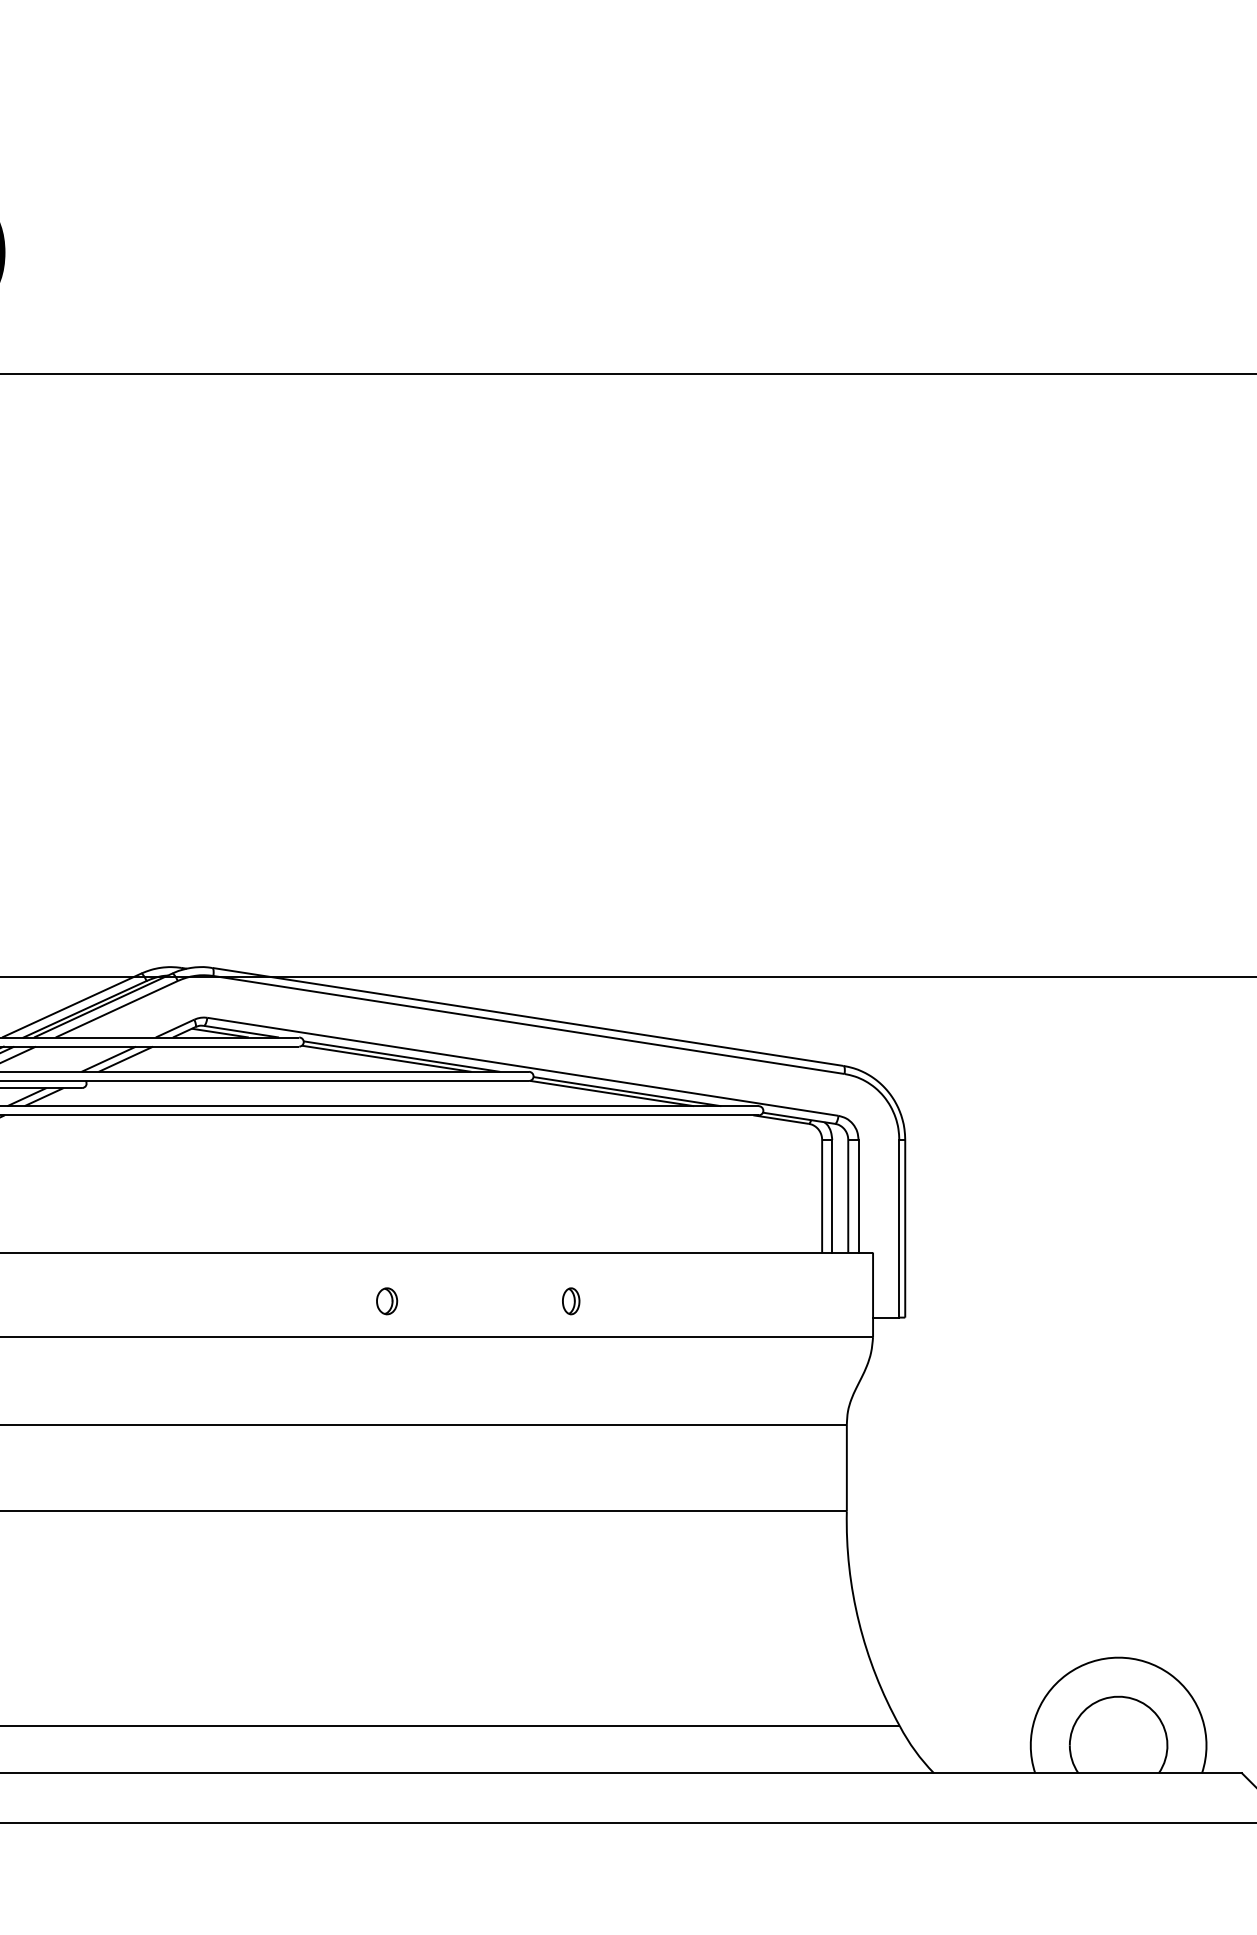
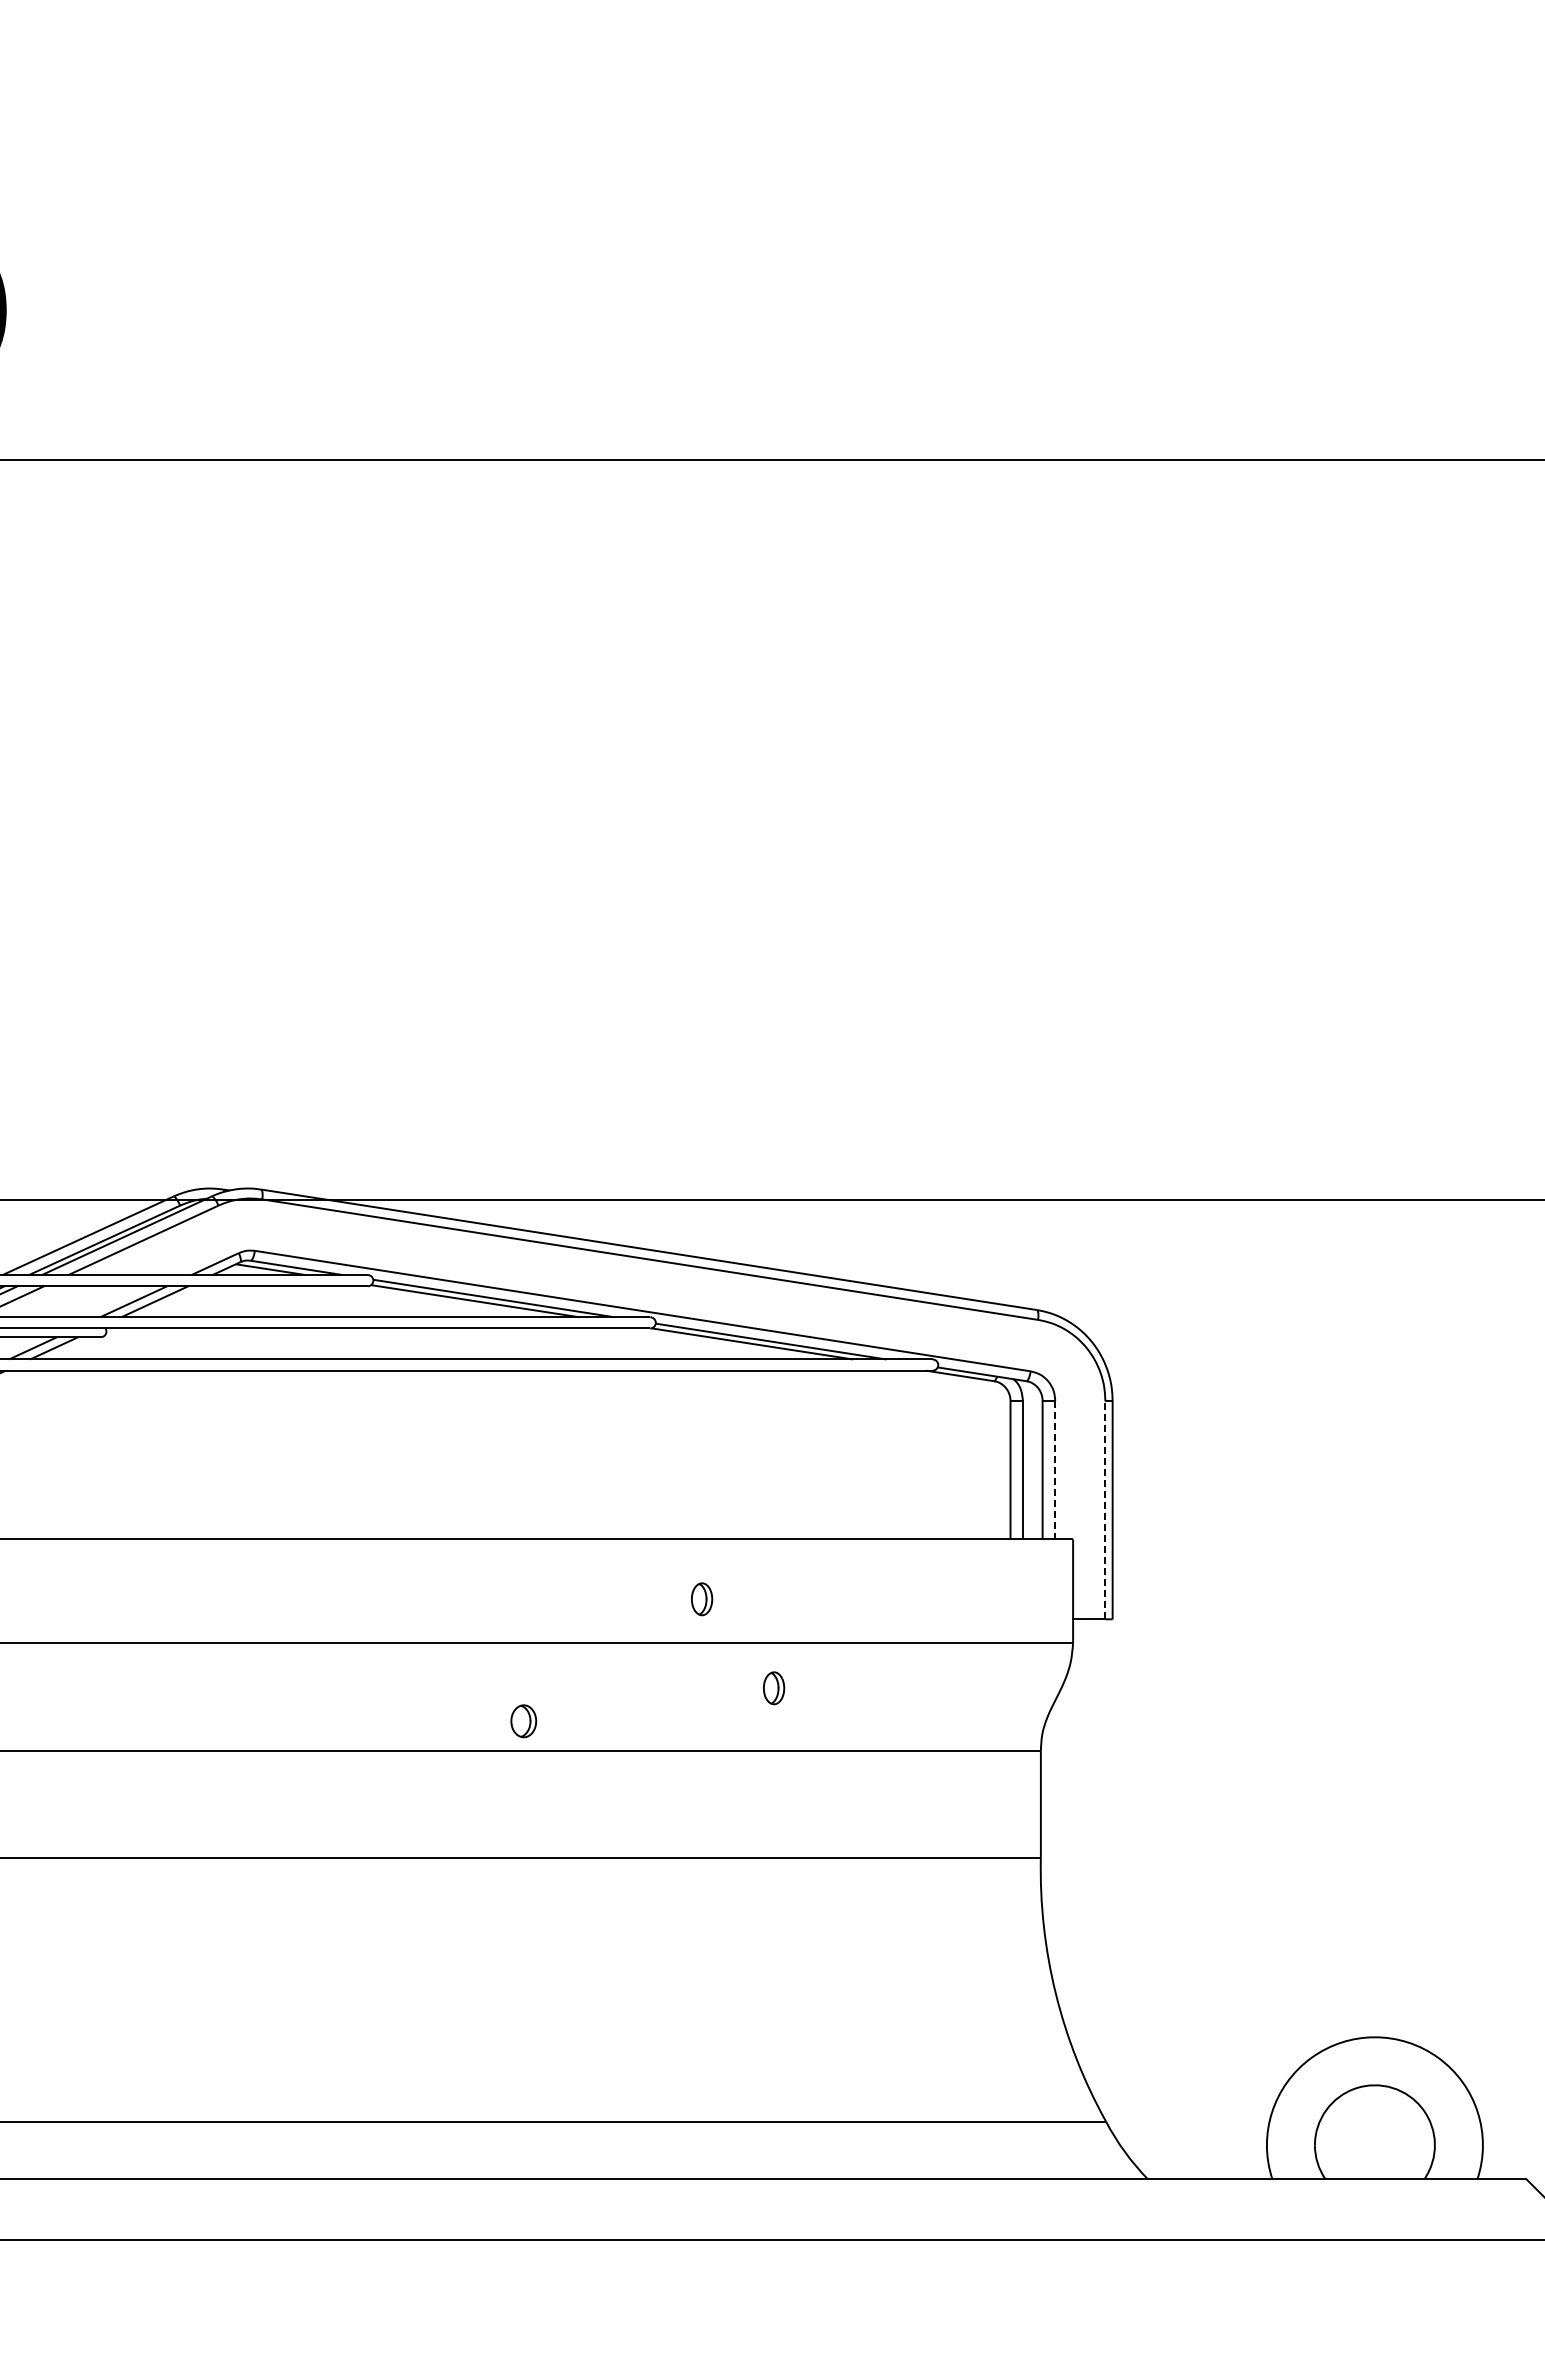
line: (858, 1196) -> (1055, 1470), solid -> dashed
line: (899, 1228) -> (1105, 1509), solid -> dashed
part: (386, 1301) -> (523, 1721), moved
part: (630, 1373) -> (774, 1688), added

